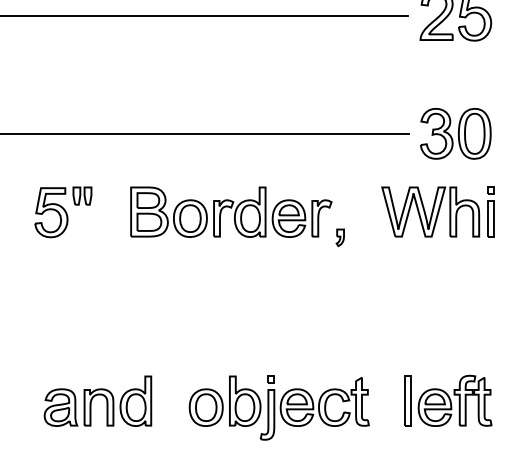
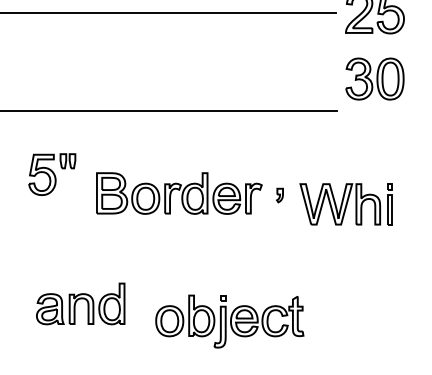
part: (455, 133) -> (374, 78), moved
part: (231, 212) -> (179, 193), moved
part: (437, 212) -> (345, 204), moved
part: (97, 400) -> (80, 303), moved
part: (449, 400) -> (369, 329), removed
part: (278, 407) -> (229, 321), moved

